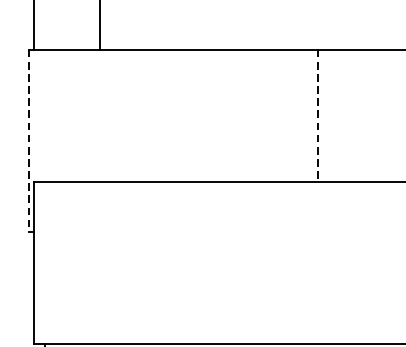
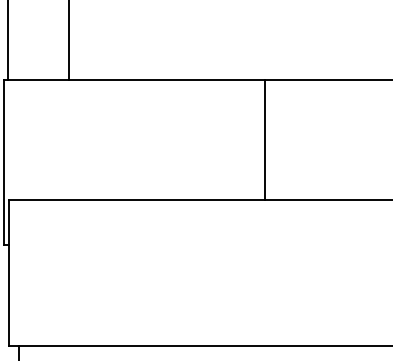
line: (317, 116) -> (265, 140), dashed -> solid
line: (29, 141) -> (4, 162), dashed -> solid

